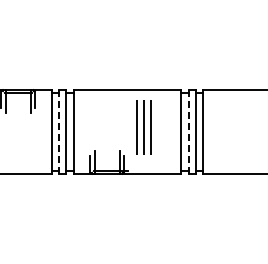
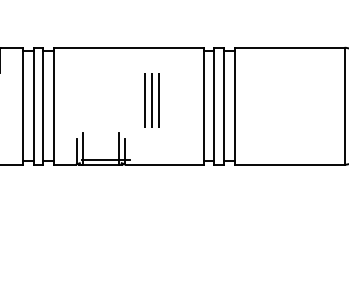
part: (143, 127) -> (151, 100), size x0.71
line: (59, 132) -> (33, 106), dashed -> solid
line: (188, 132) -> (214, 106), dashed -> solid

